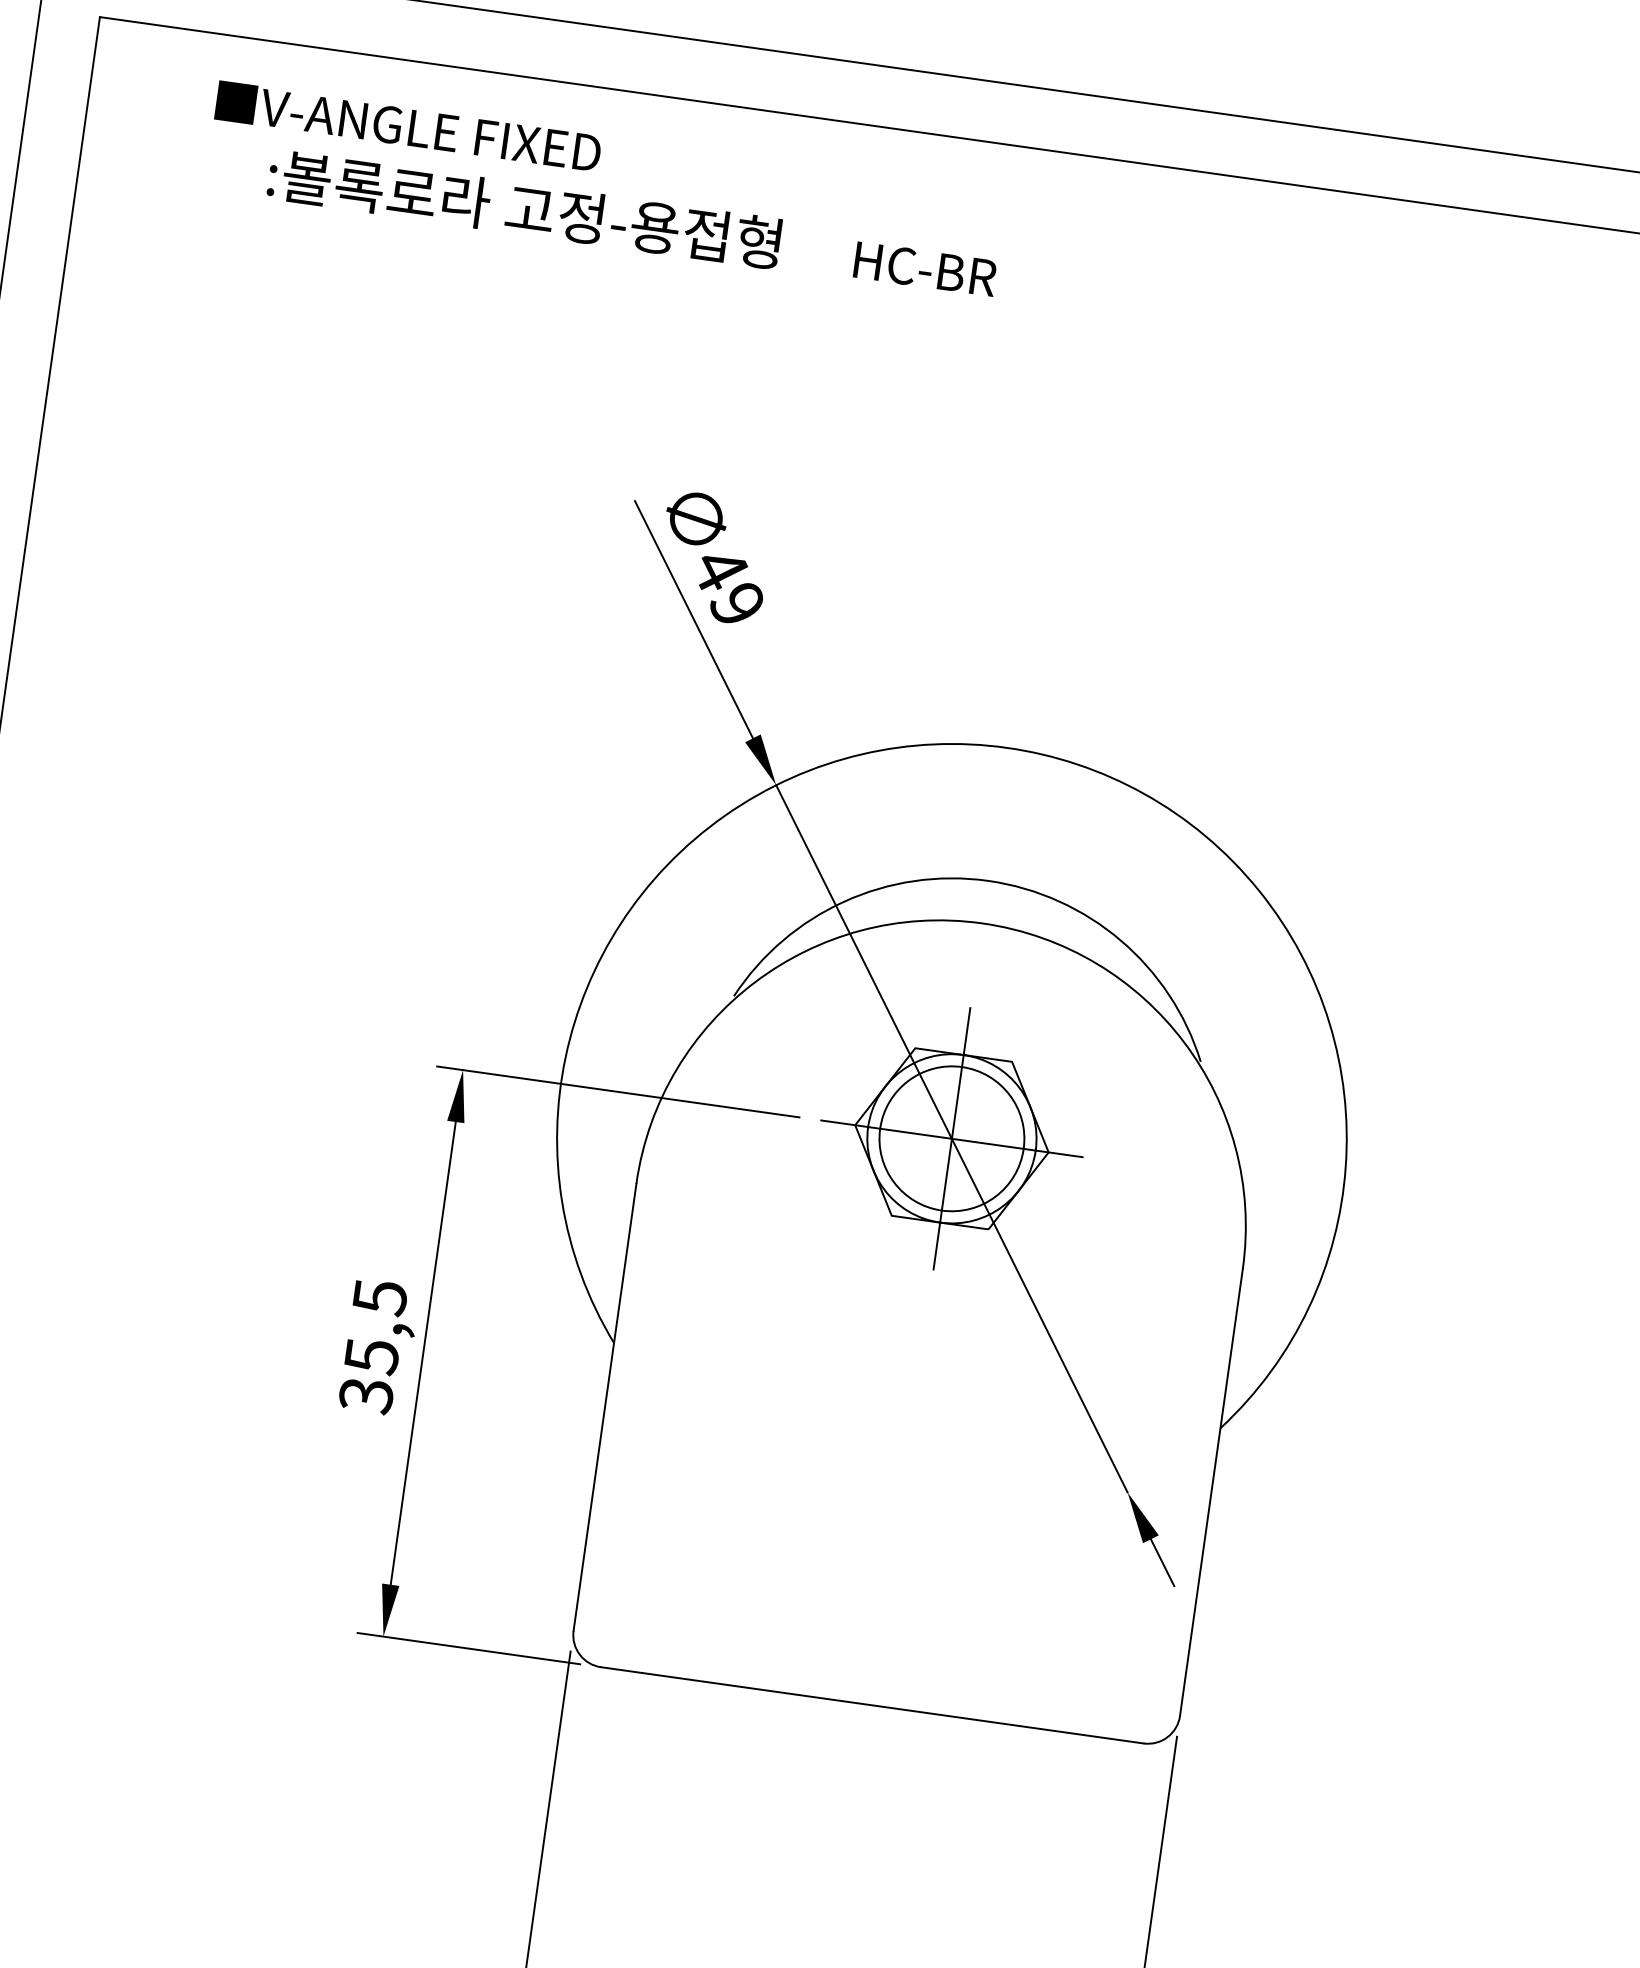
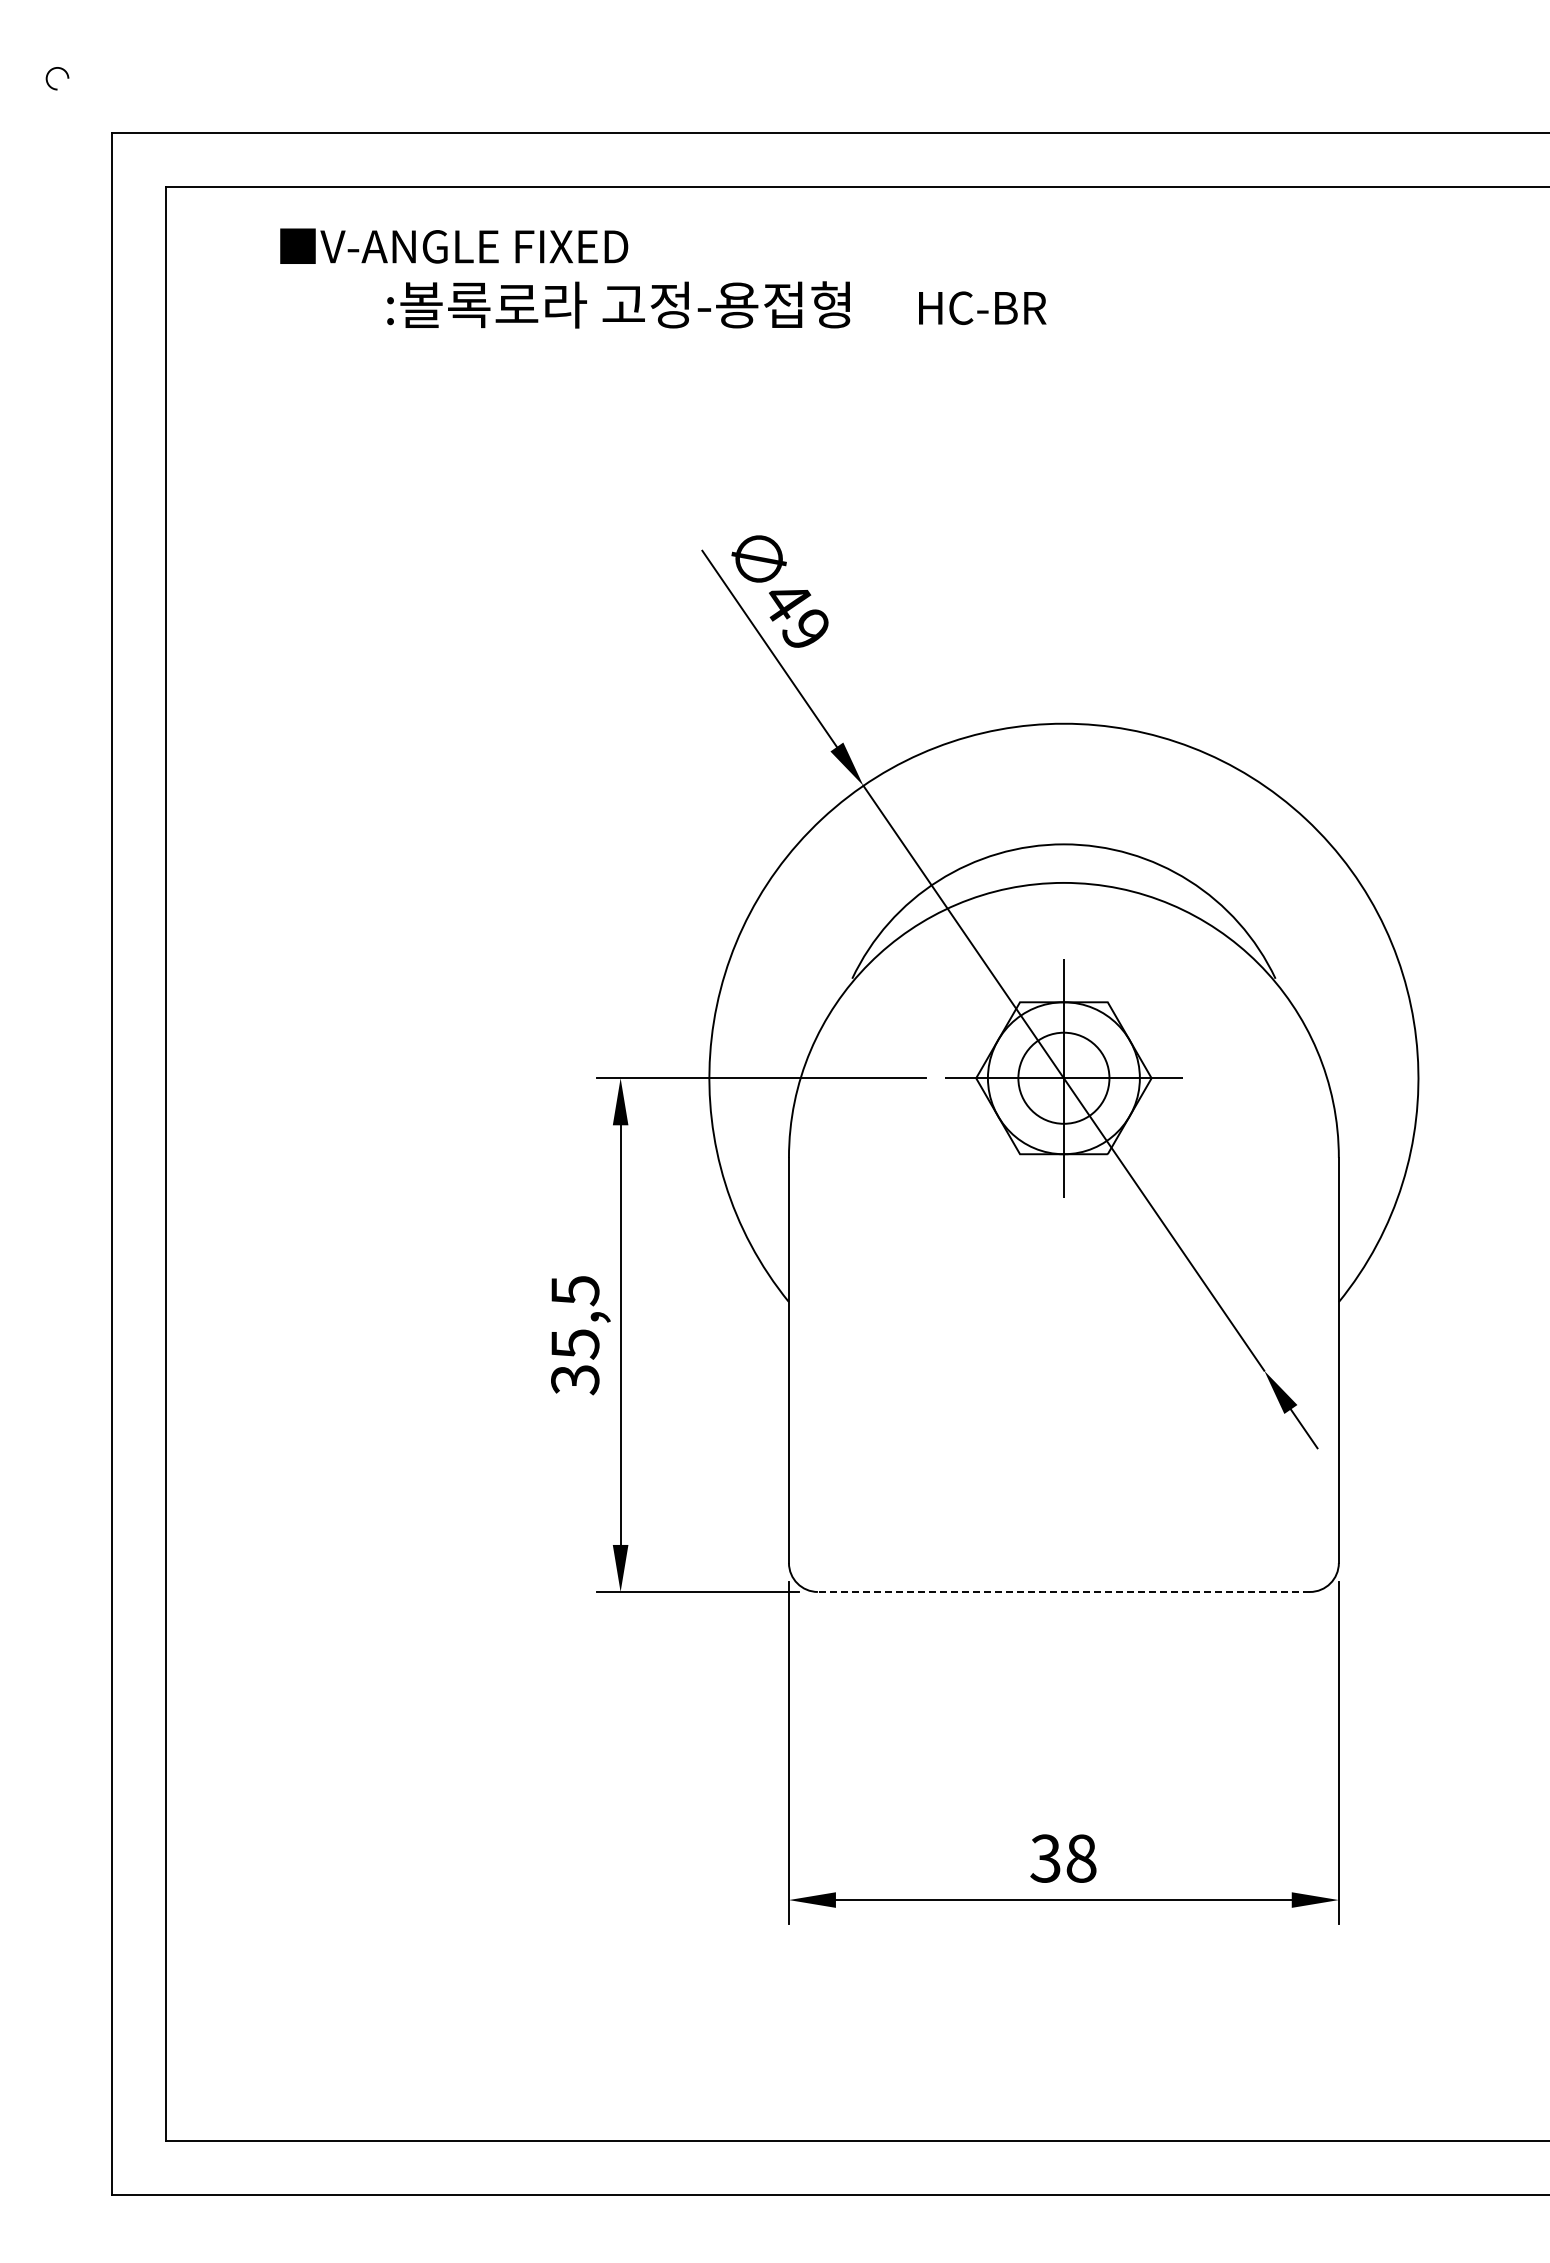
text: (632, 223) -> (716, 304), moved
circle: (951, 1139) -> (1063, 1078), size x0.7
line: (871, 1704) -> (1063, 1591), solid -> dashed

